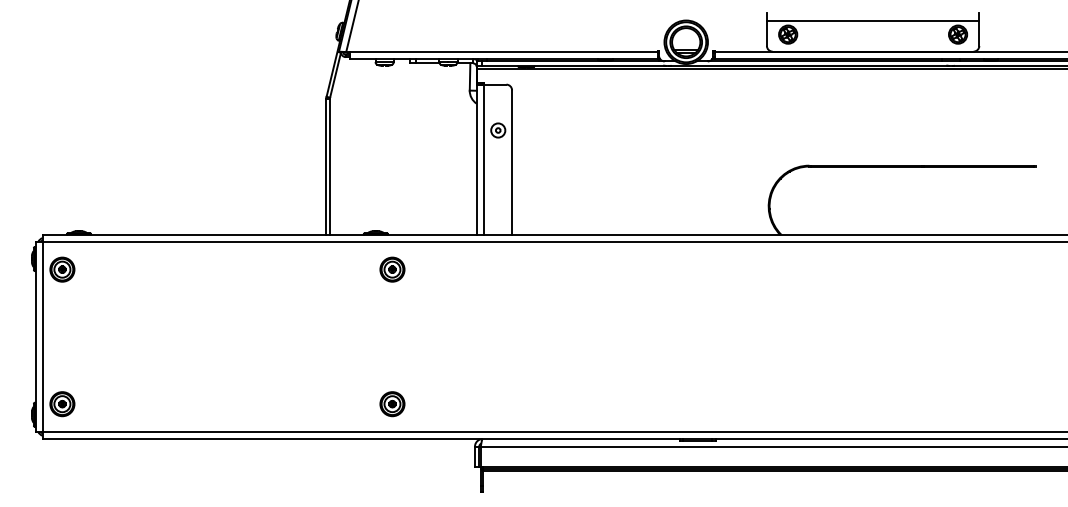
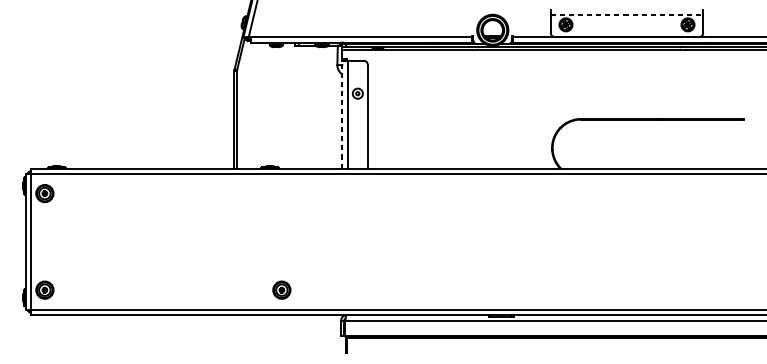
line: (873, 21) -> (627, 15), solid -> dashed
line: (476, 159) -> (342, 114), solid -> dashed
part: (392, 269) -> (281, 193), removed

